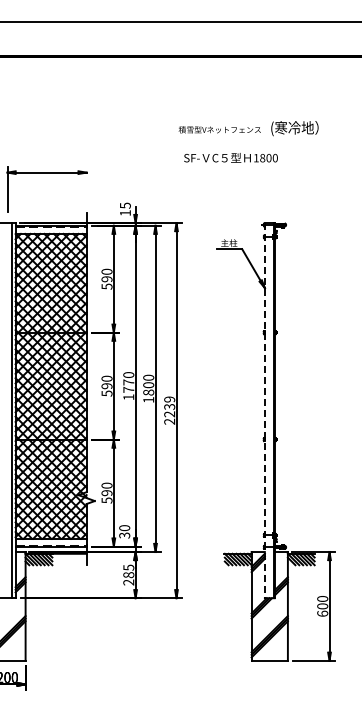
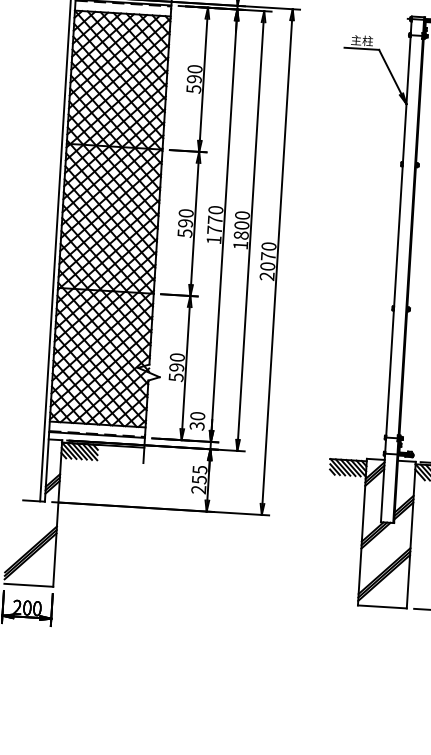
text: (169, 406) -> (268, 255), 2239 -> 2070
line: (264, 410) -> (395, 269), dashed -> solid
text: (128, 575) -> (198, 480), 285 -> 255

